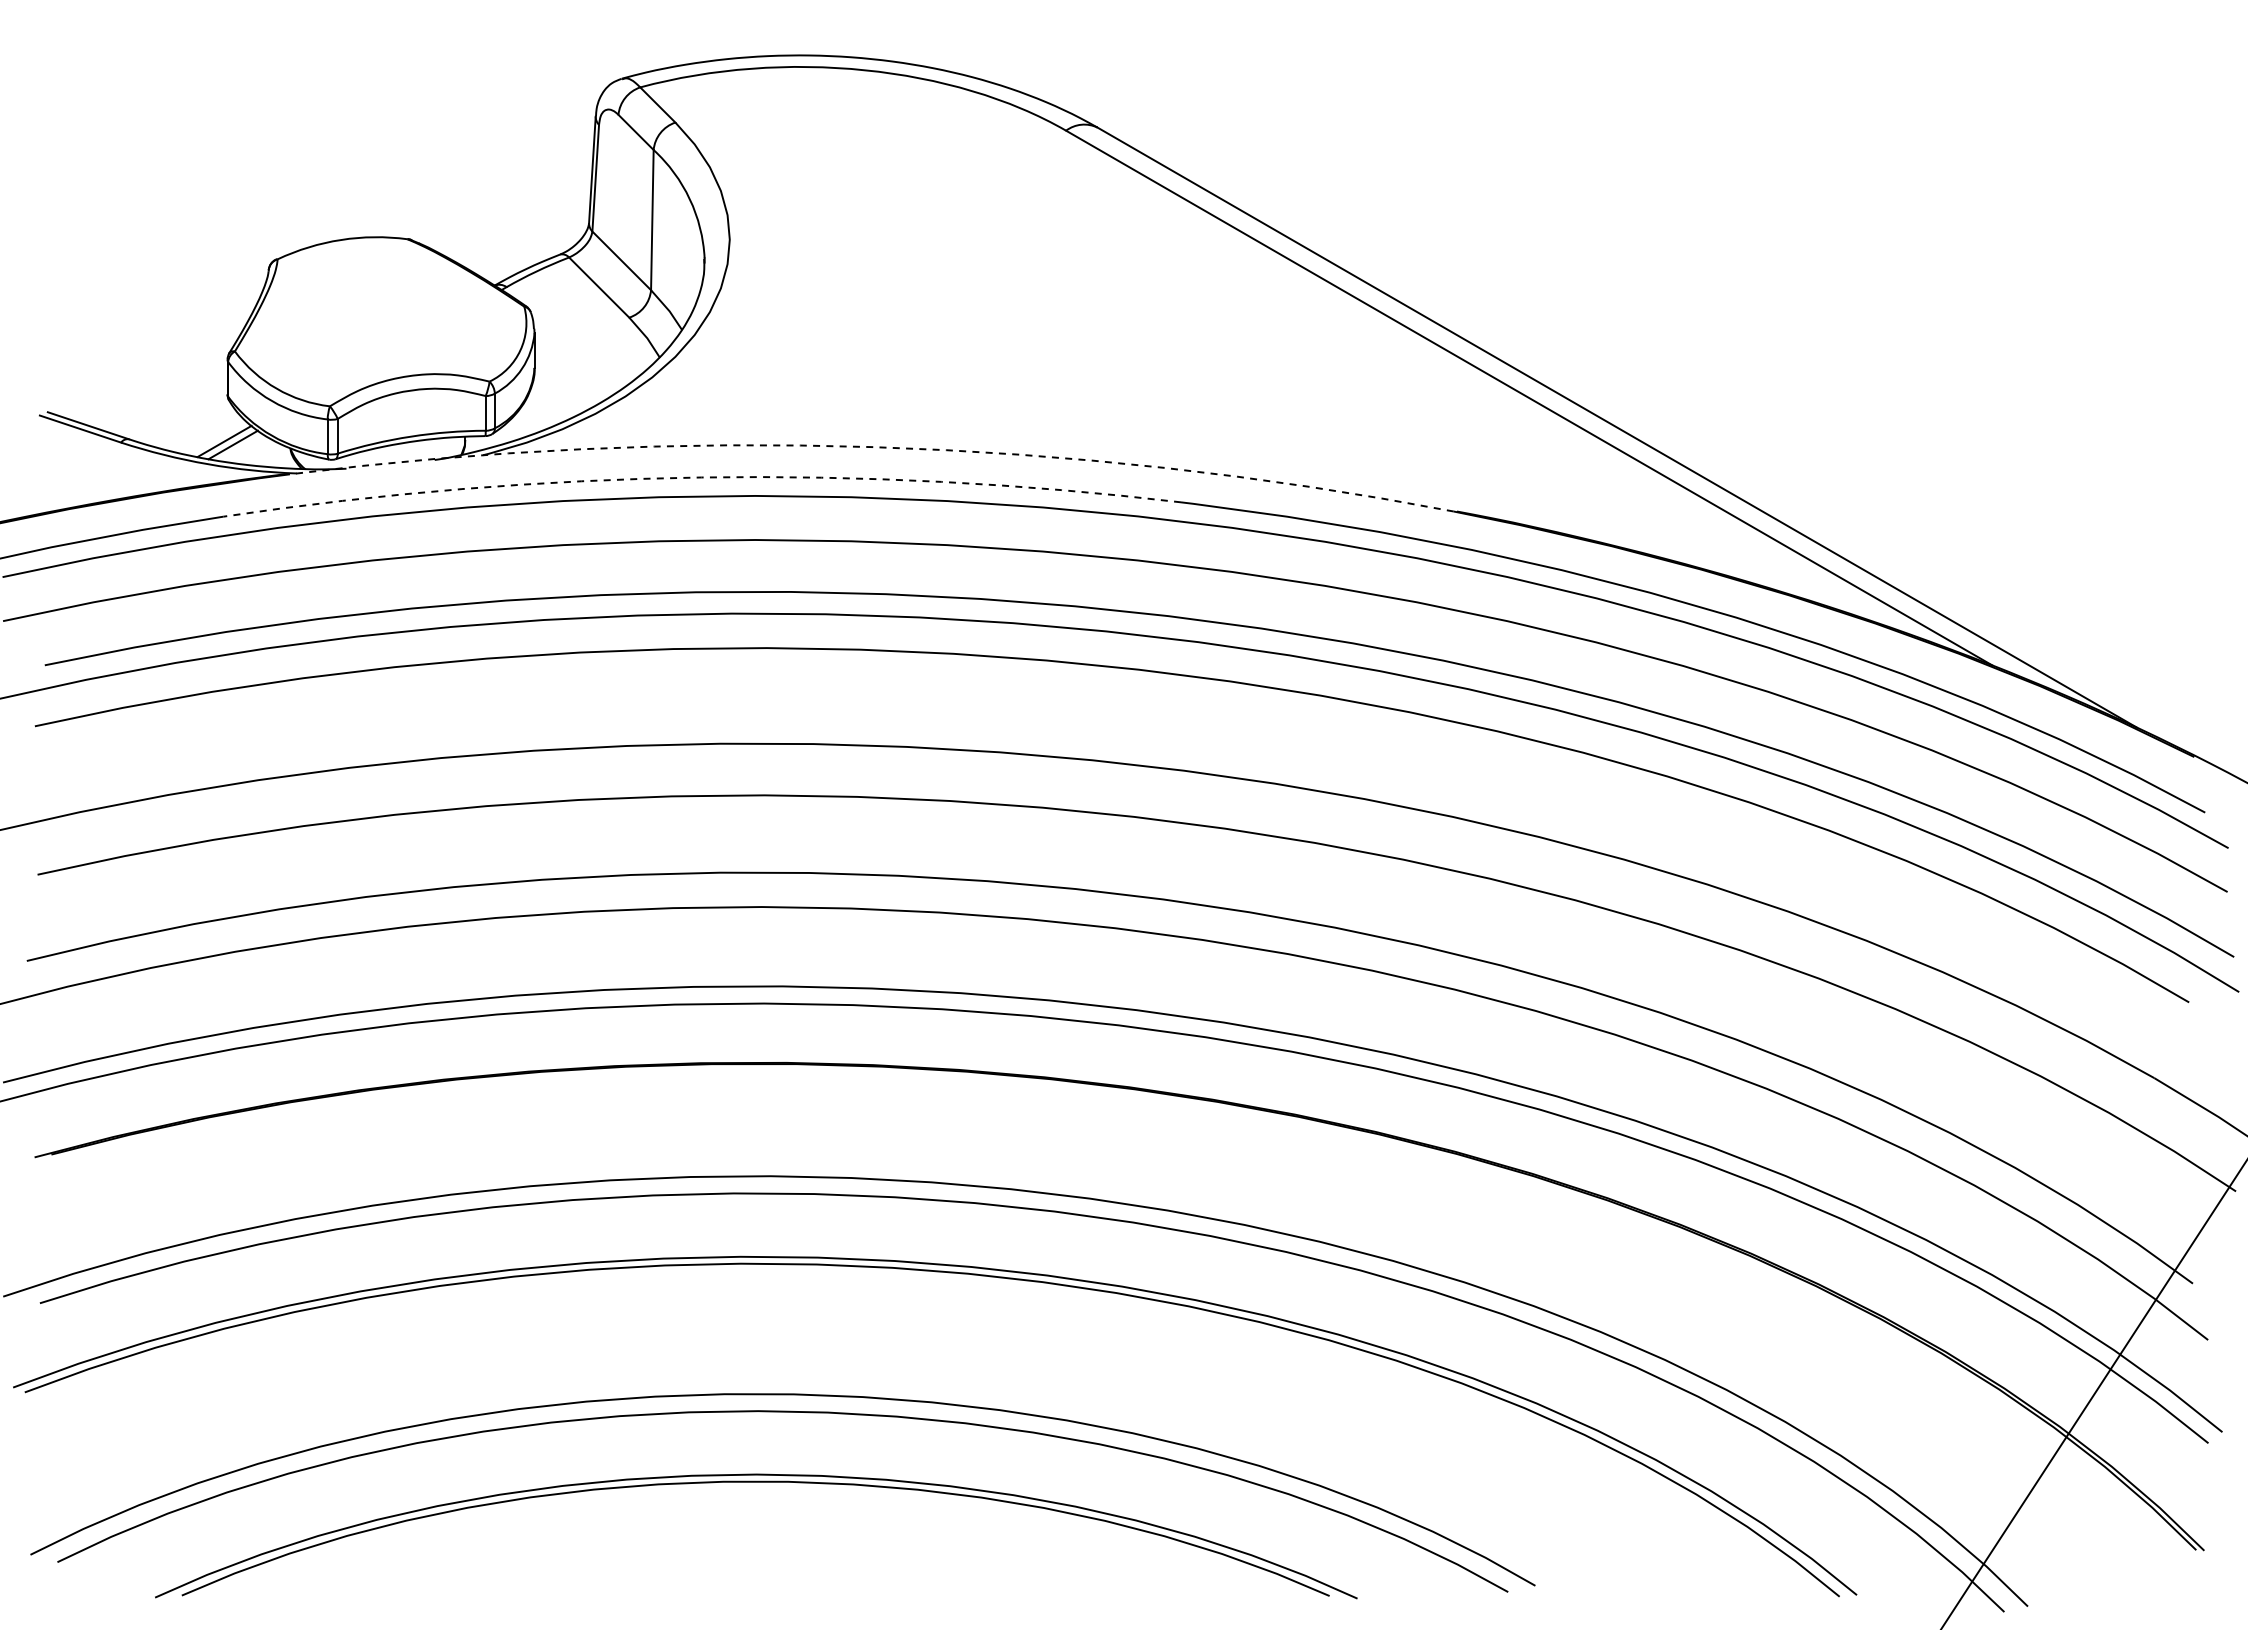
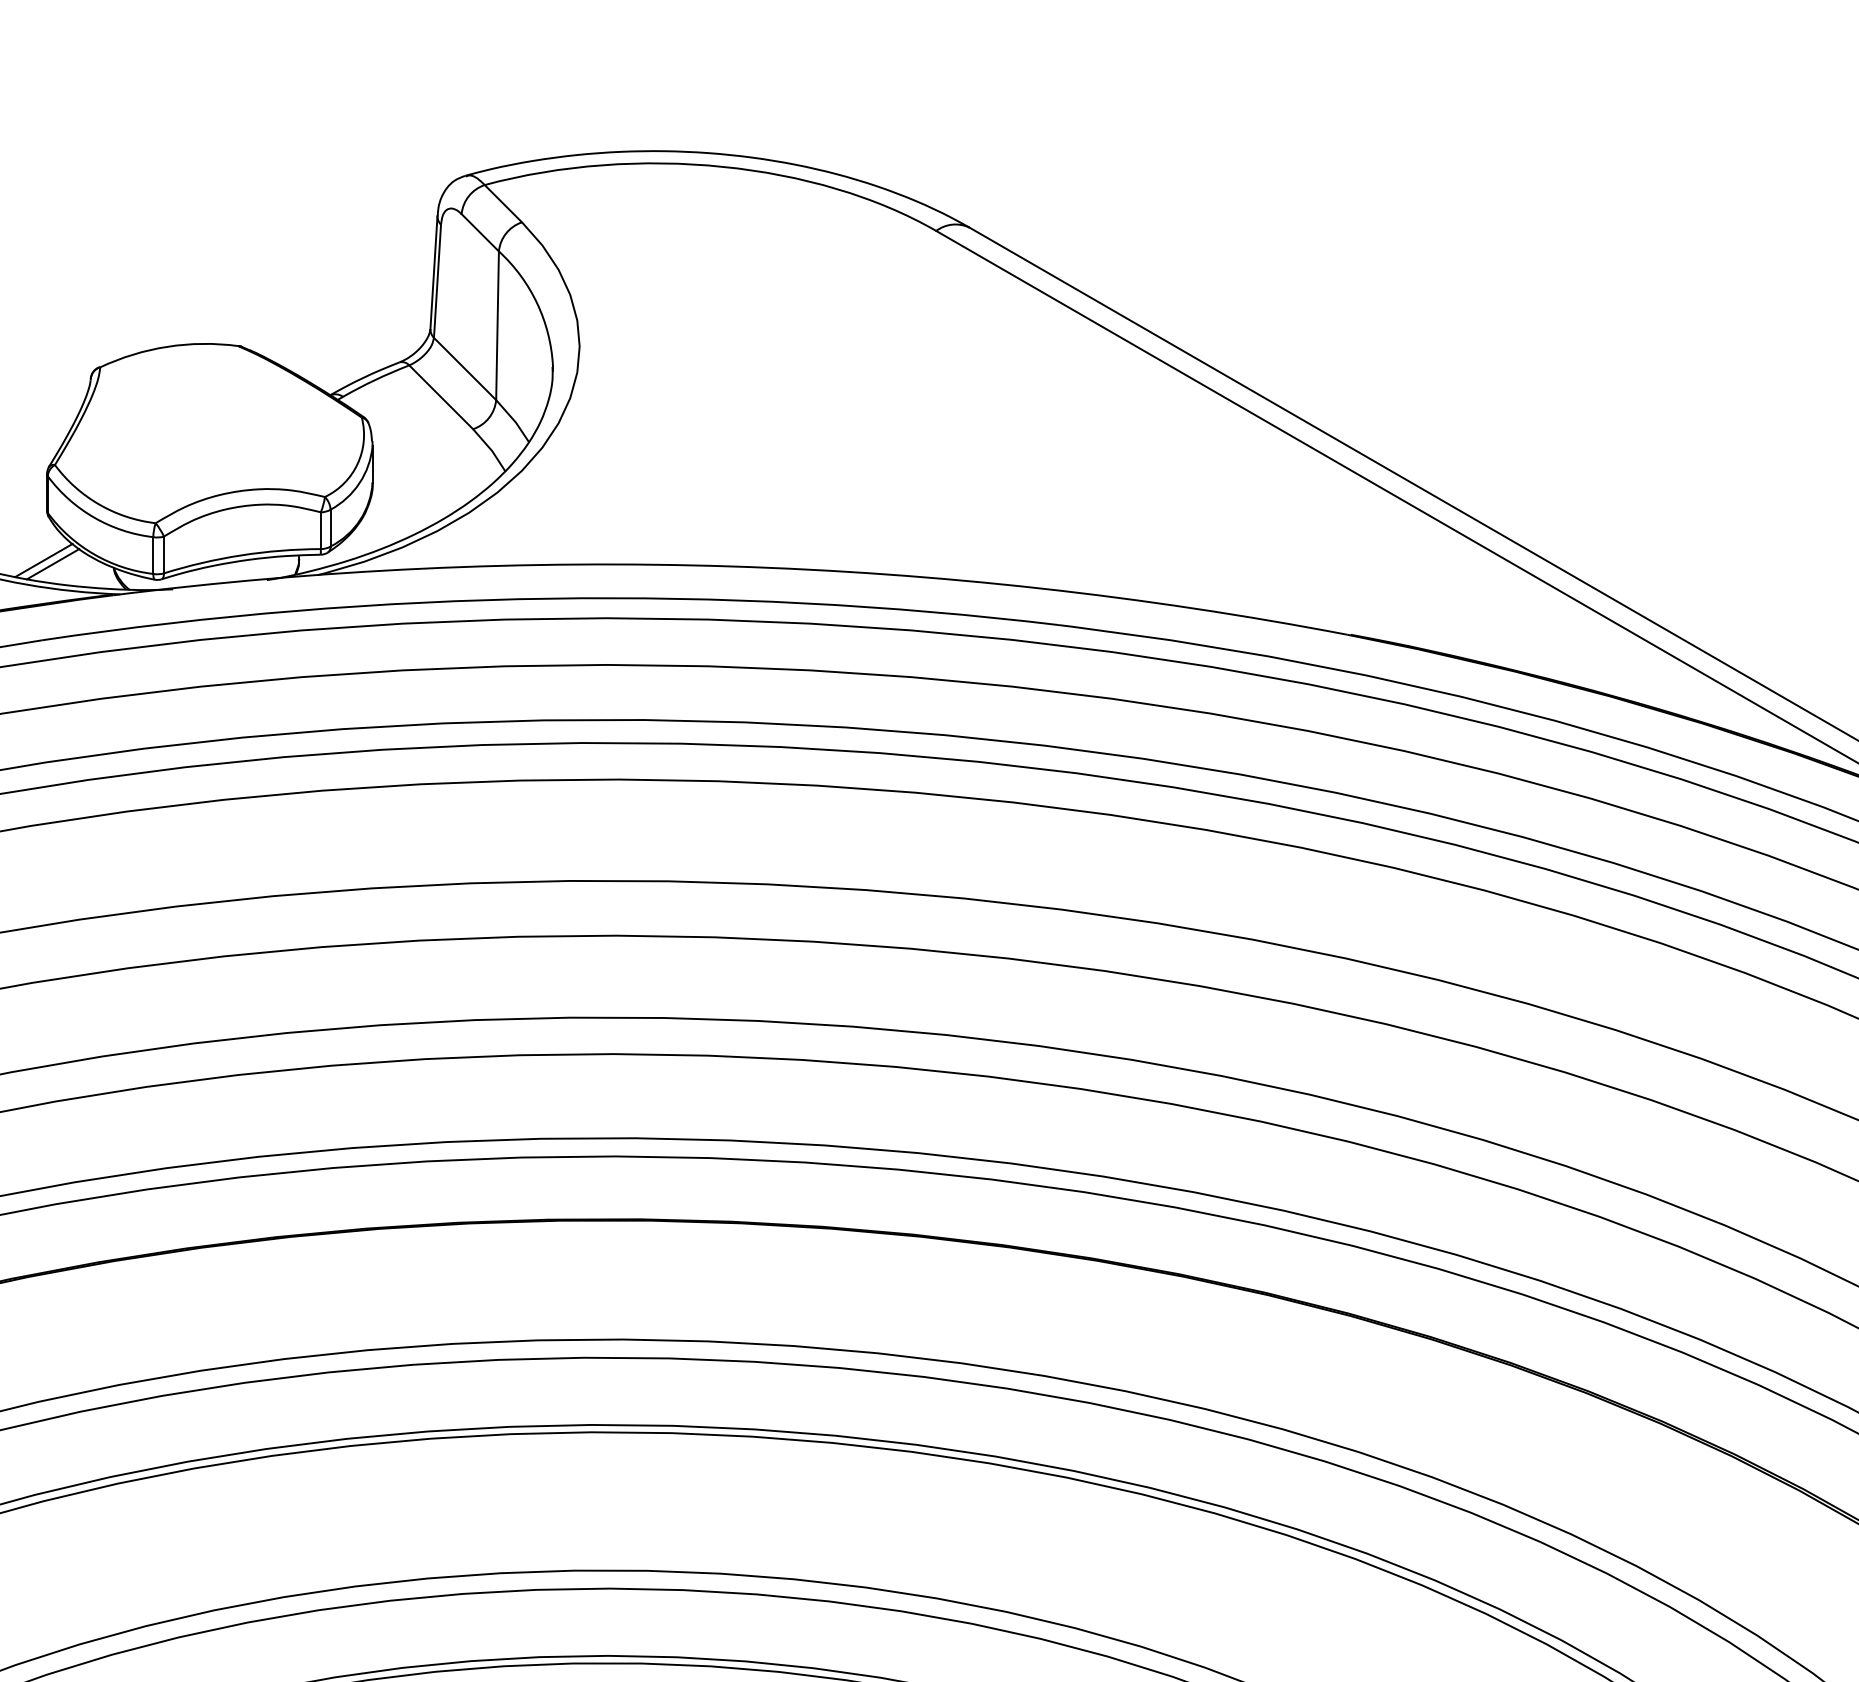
arc: (873, 447) -> (732, 566), dashed -> solid
arc: (701, 477) -> (549, 598), dashed -> solid

